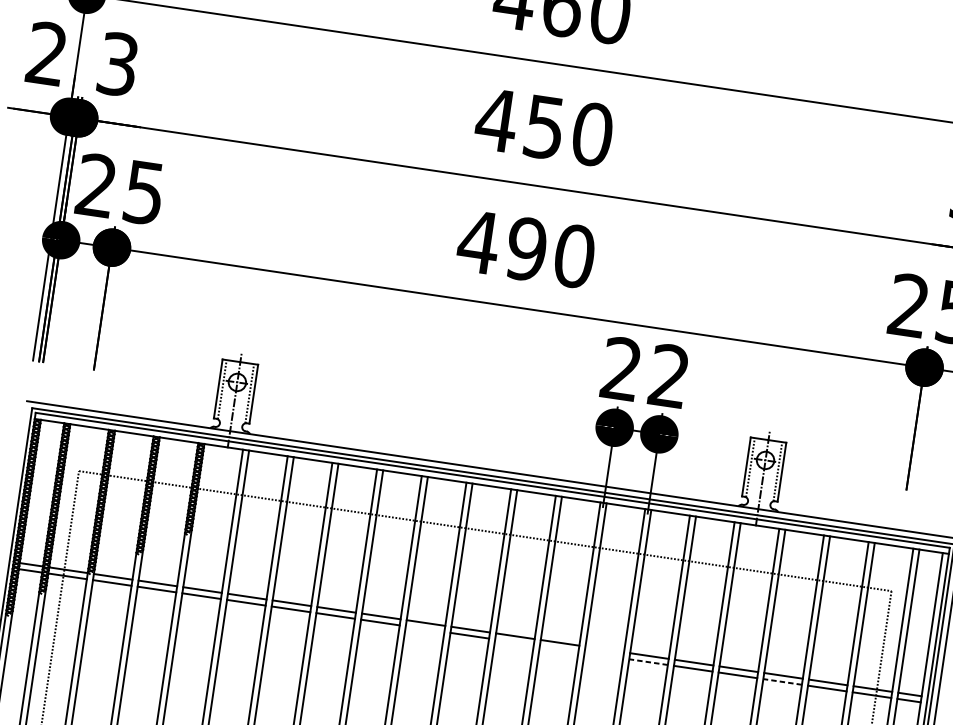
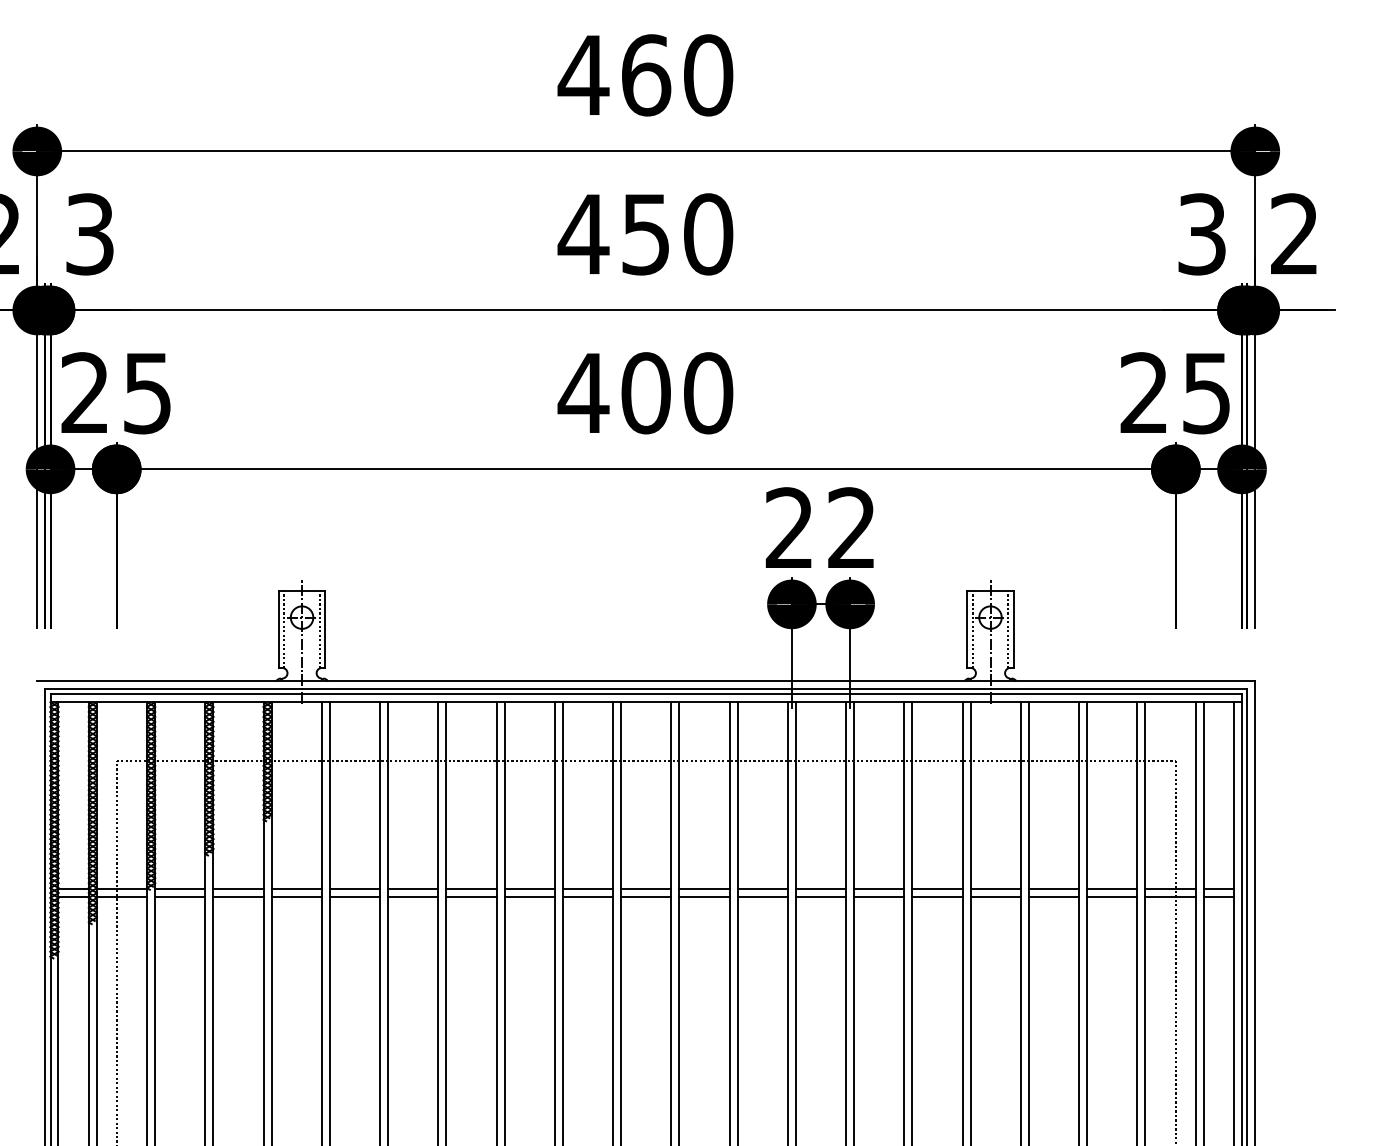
text: (526, 249) -> (645, 393), 490 -> 400
line: (424, 628) -> (587, 896), added
line: (514, 641) -> (704, 896), added
line: (559, 648) -> (762, 896), added
line: (604, 649) -> (820, 889), added
line: (603, 655) -> (820, 896), added
line: (648, 661) -> (878, 896), dashed -> solid
line: (782, 681) -> (1053, 896), dashed -> solid

